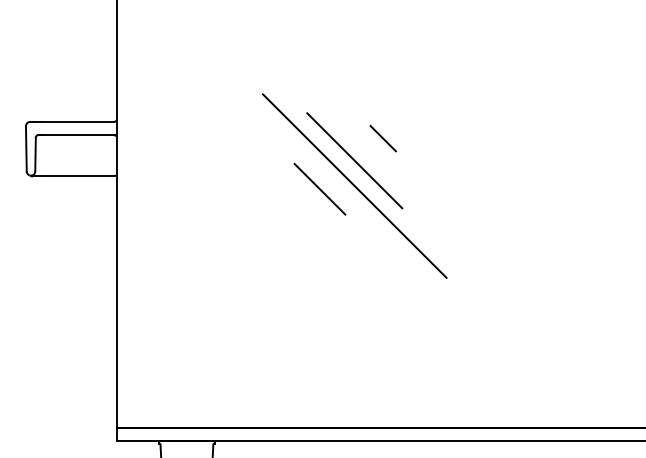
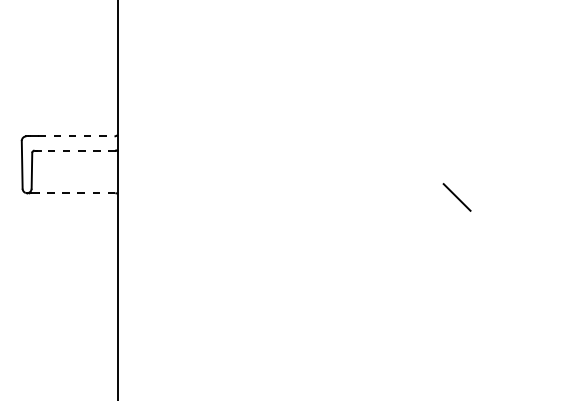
line: (77, 121) -> (76, 135), solid -> dashed
line: (79, 135) -> (78, 150), solid -> dashed
line: (382, 138) -> (456, 197), moved
line: (354, 160) -> (369, 177), removed
line: (78, 175) -> (77, 193), solid -> dashed
line: (354, 185) -> (369, 203), removed
line: (319, 188) -> (332, 206), removed

